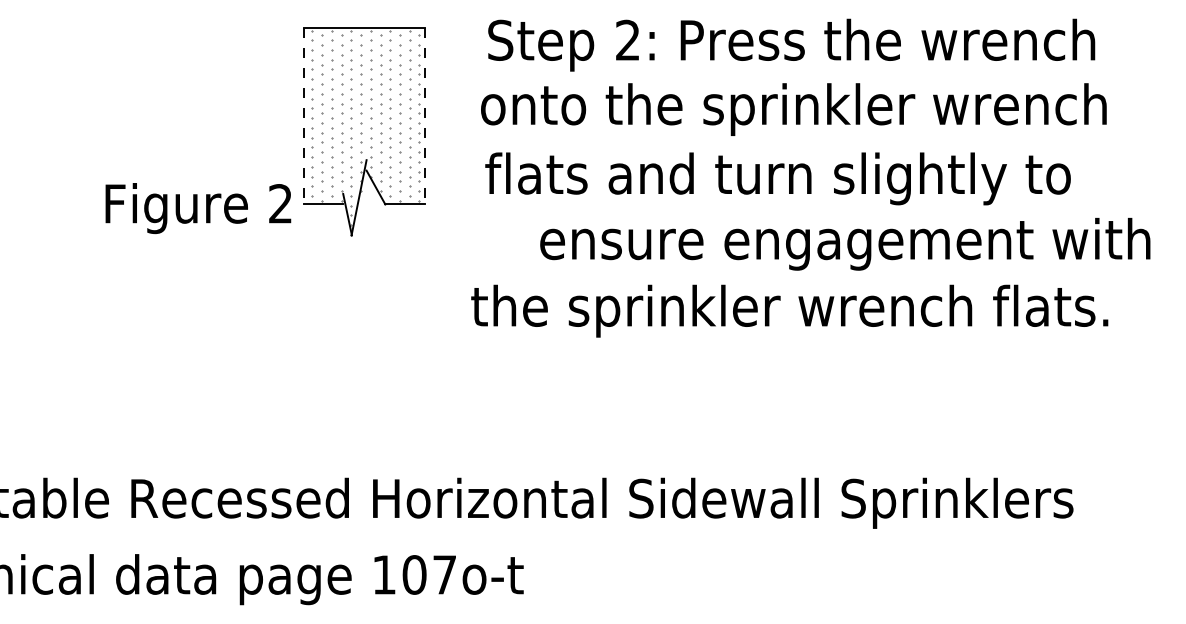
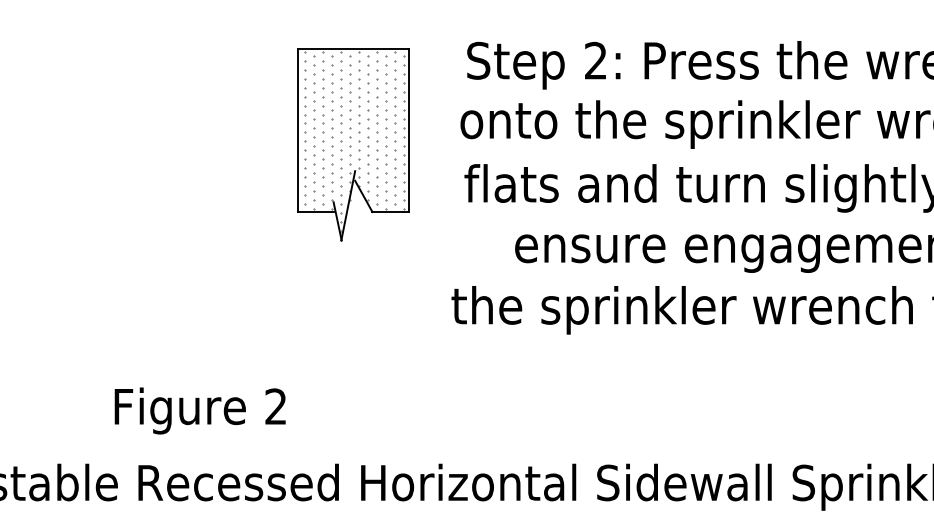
line: (304, 116) -> (297, 130), dashed -> solid
line: (424, 116) -> (408, 130), dashed -> solid
text: (198, 208) -> (200, 410), moved

